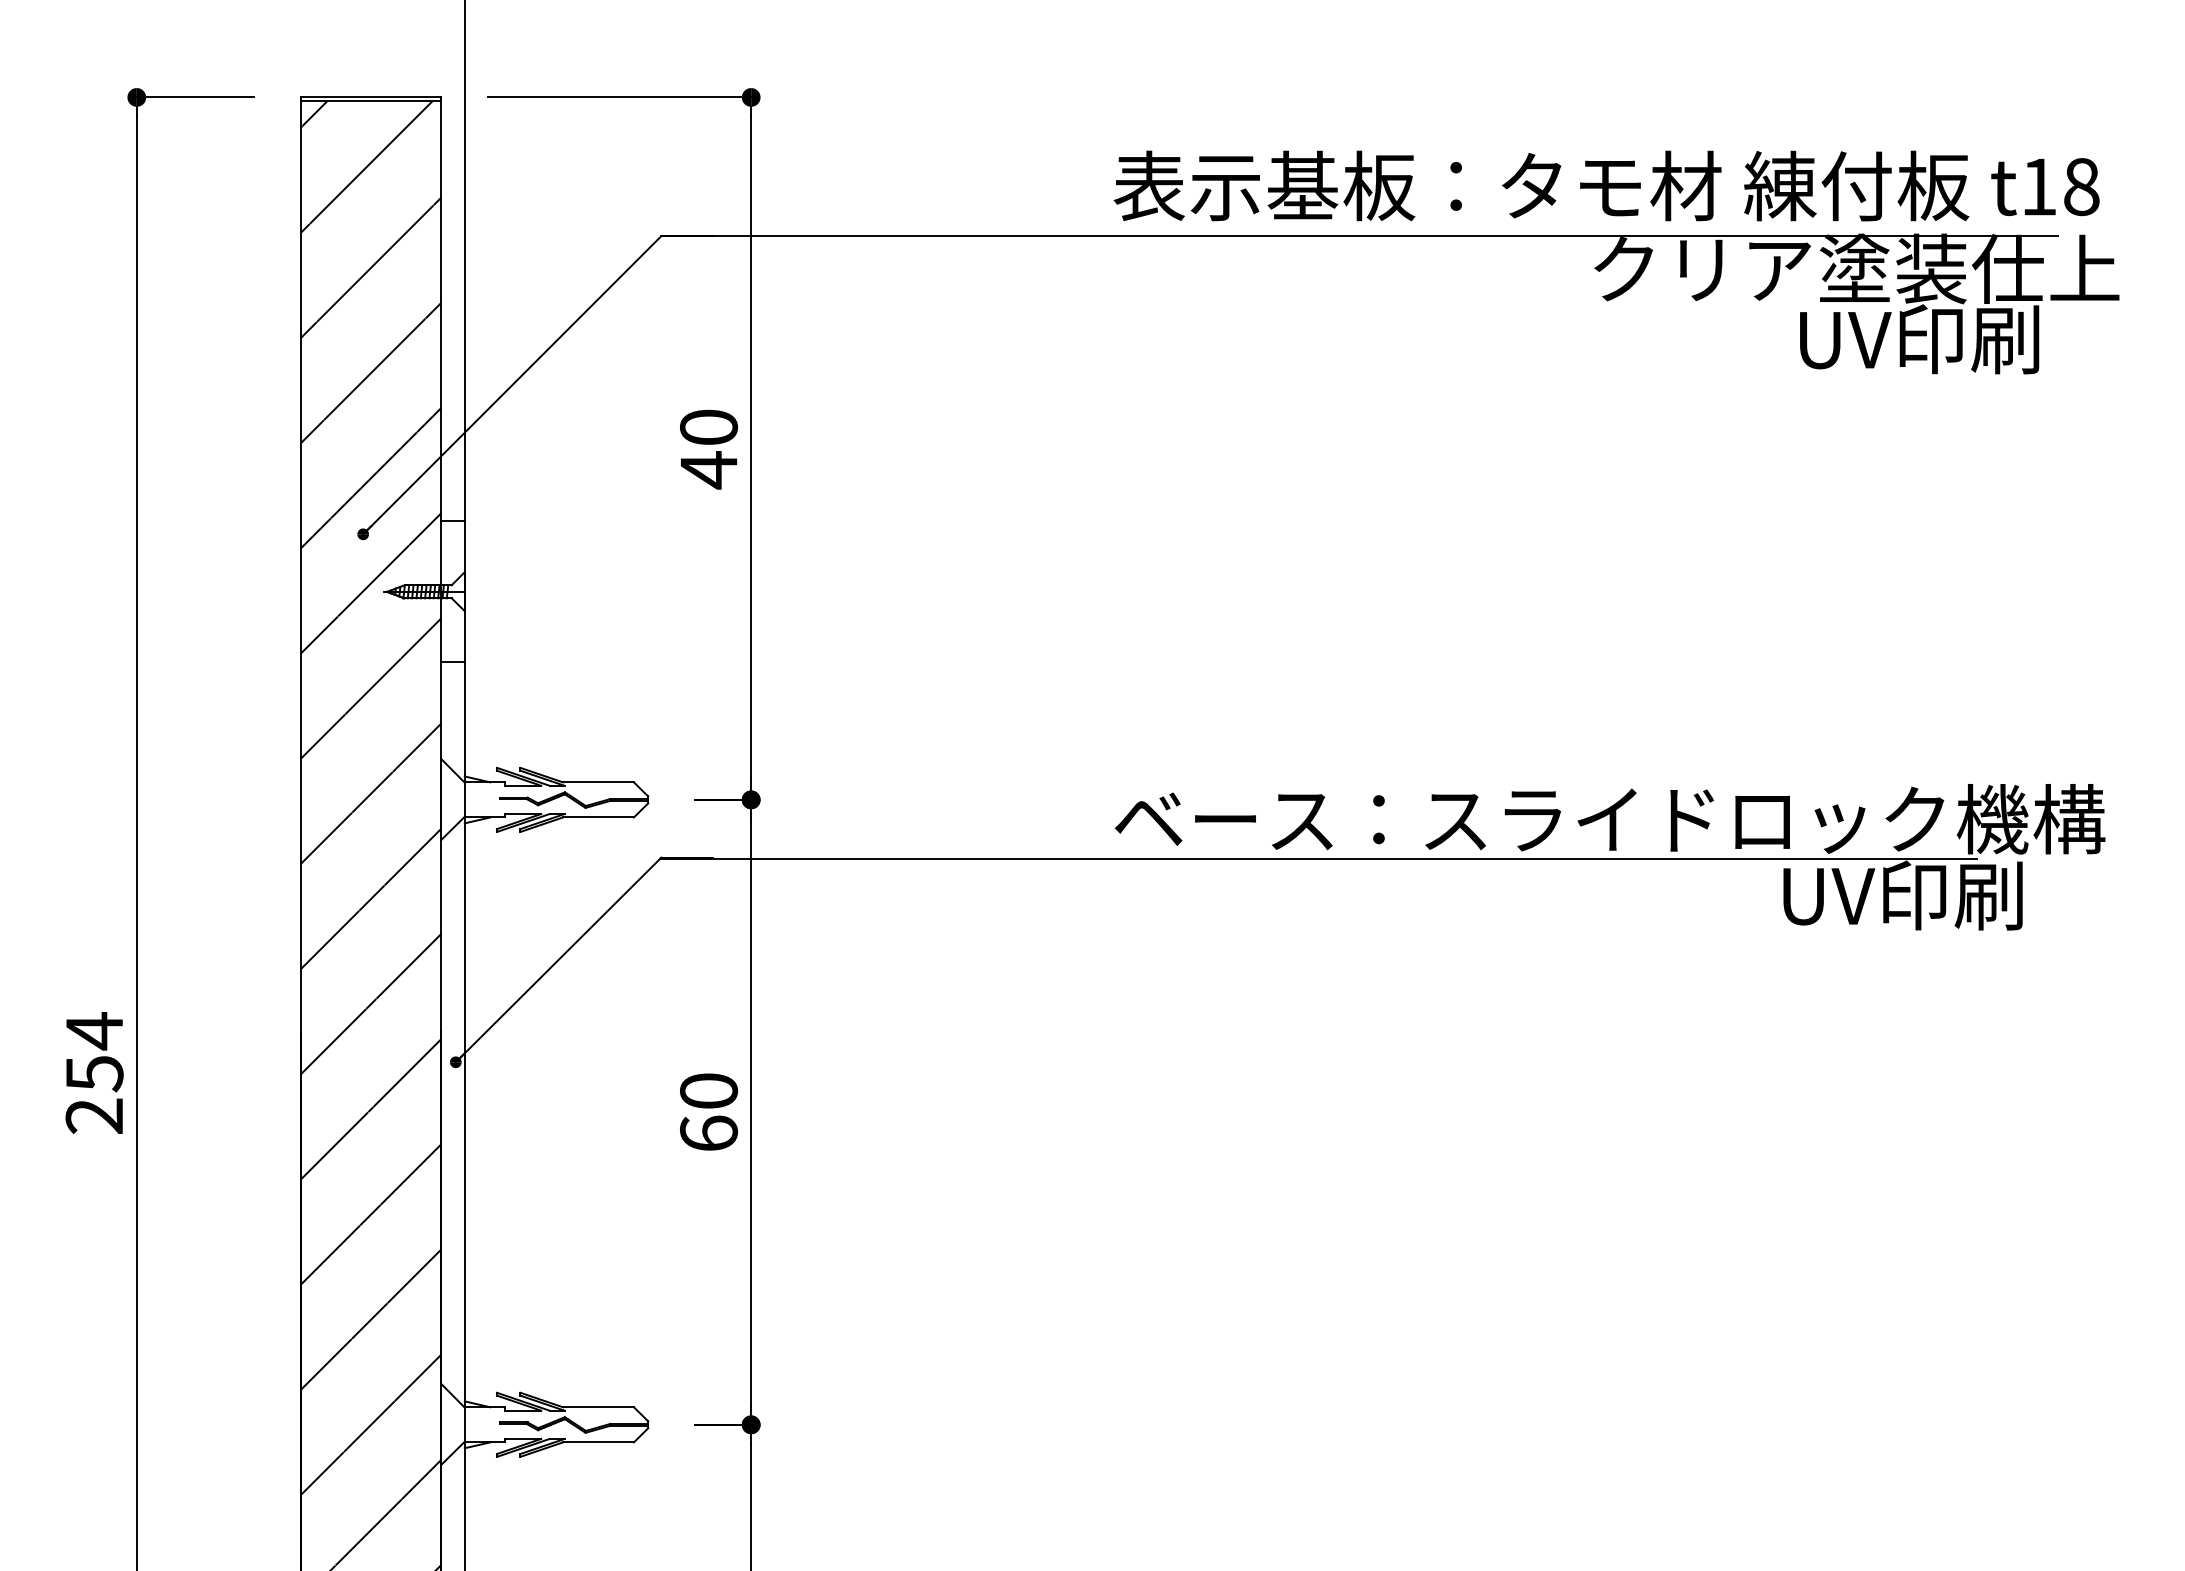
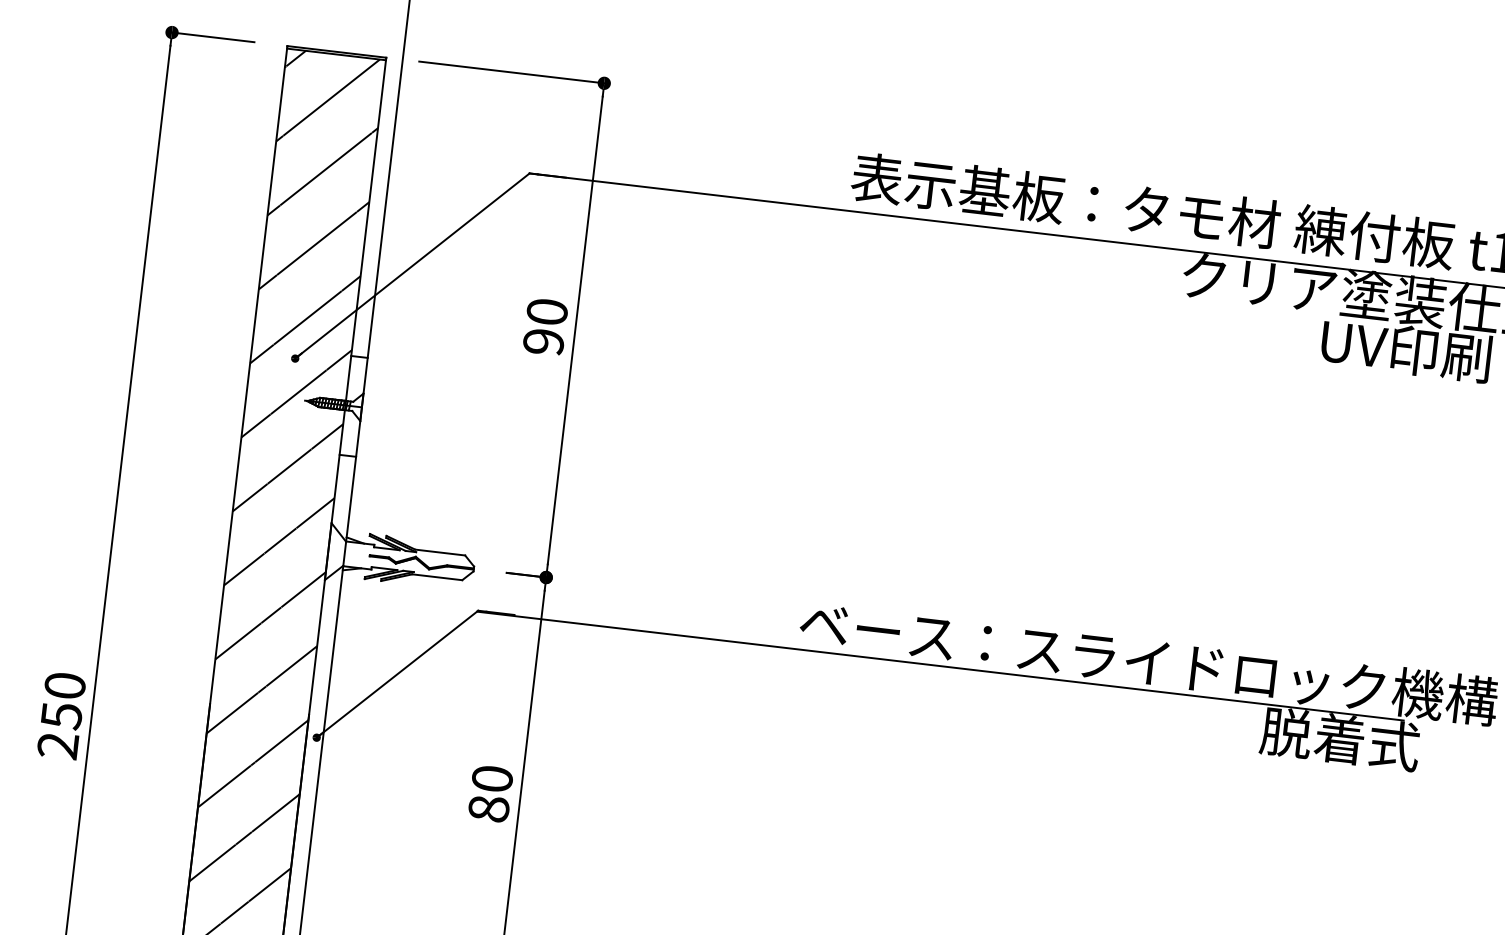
text: (709, 470) -> (544, 342), 40 -> 90
text: (1900, 895) -> (1346, 739), UV印刷 -> 脱着式
text: (94, 1031) -> (65, 686), 254 -> 250
text: (709, 1133) -> (489, 808), 60 -> 80

